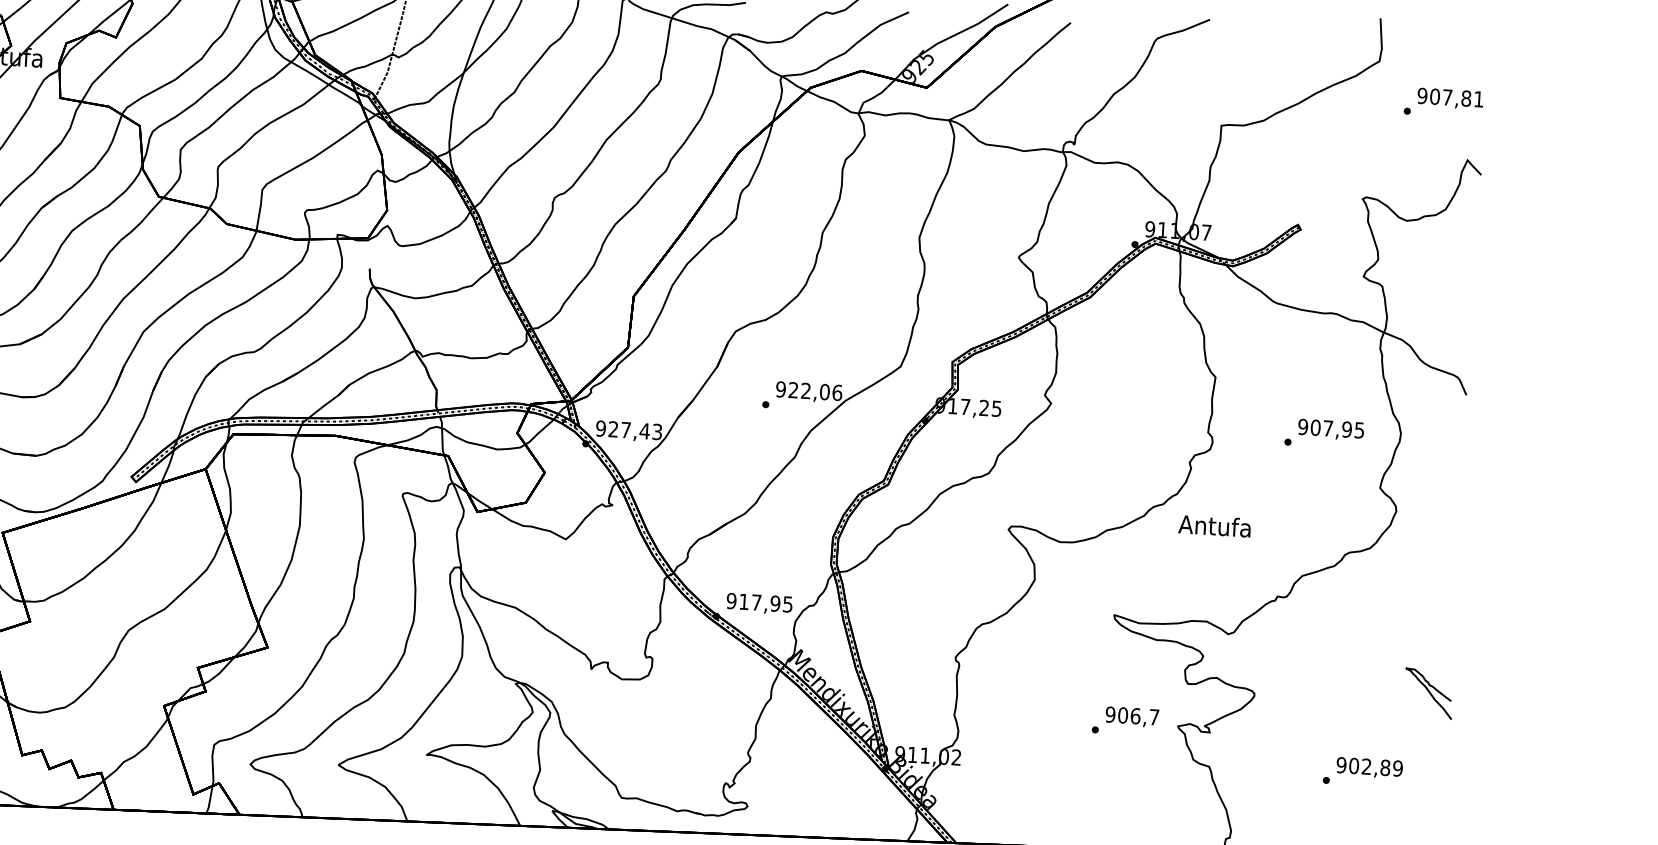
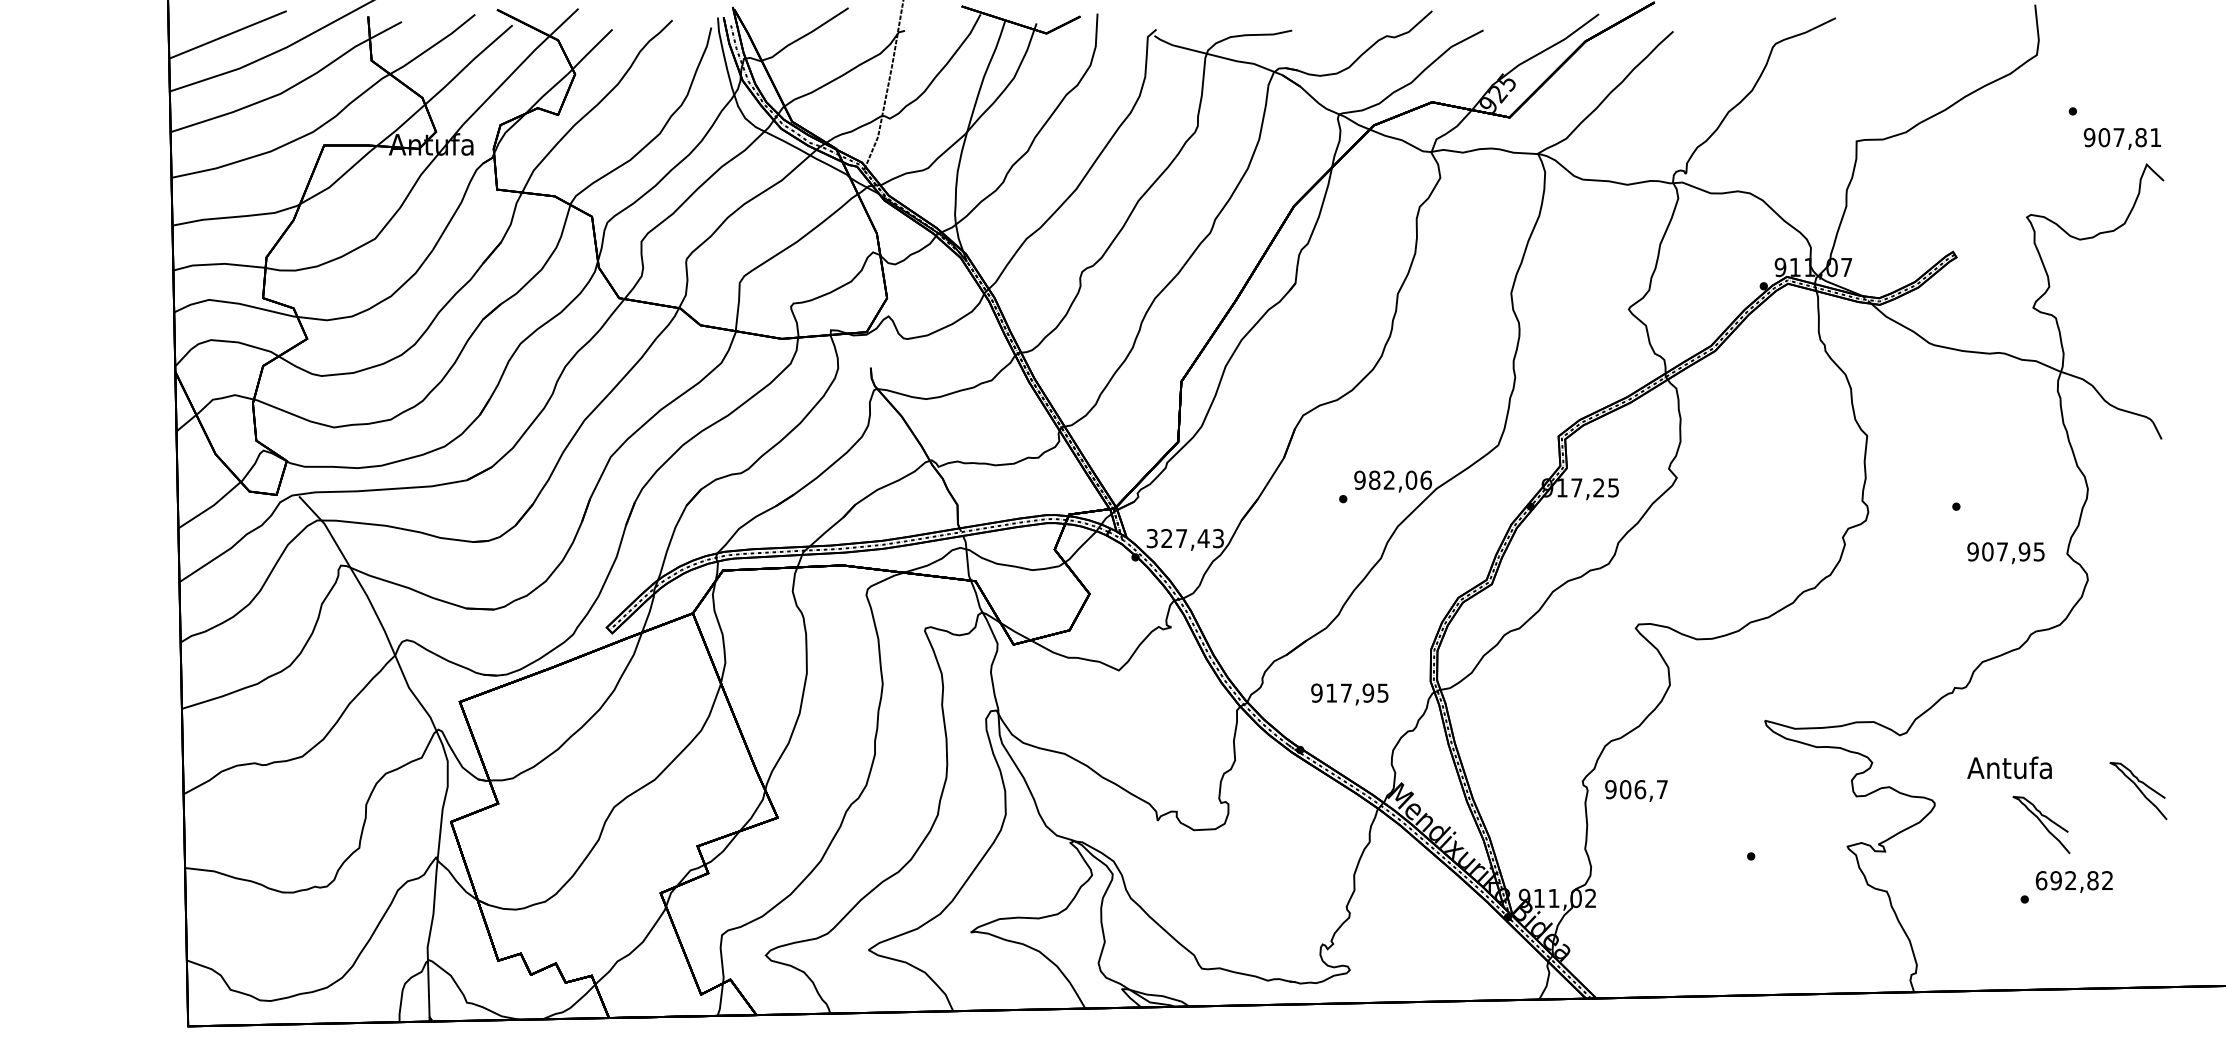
text: (1449, 98) -> (2121, 138), moved
text: (793, 389) -> (1374, 479), 922,06 -> 982,06
text: (600, 428) -> (1151, 538), 927,43 -> 327,43
text: (1330, 430) -> (2005, 553), moved
text: (1214, 525) -> (2009, 767), moved
text: (759, 603) -> (1349, 694), moved
text: (1132, 716) -> (1636, 790), moved
curve: (1345, 718) -> (2042, 825), added
text: (1369, 766) -> (2074, 880), 902,89 -> 692,82

